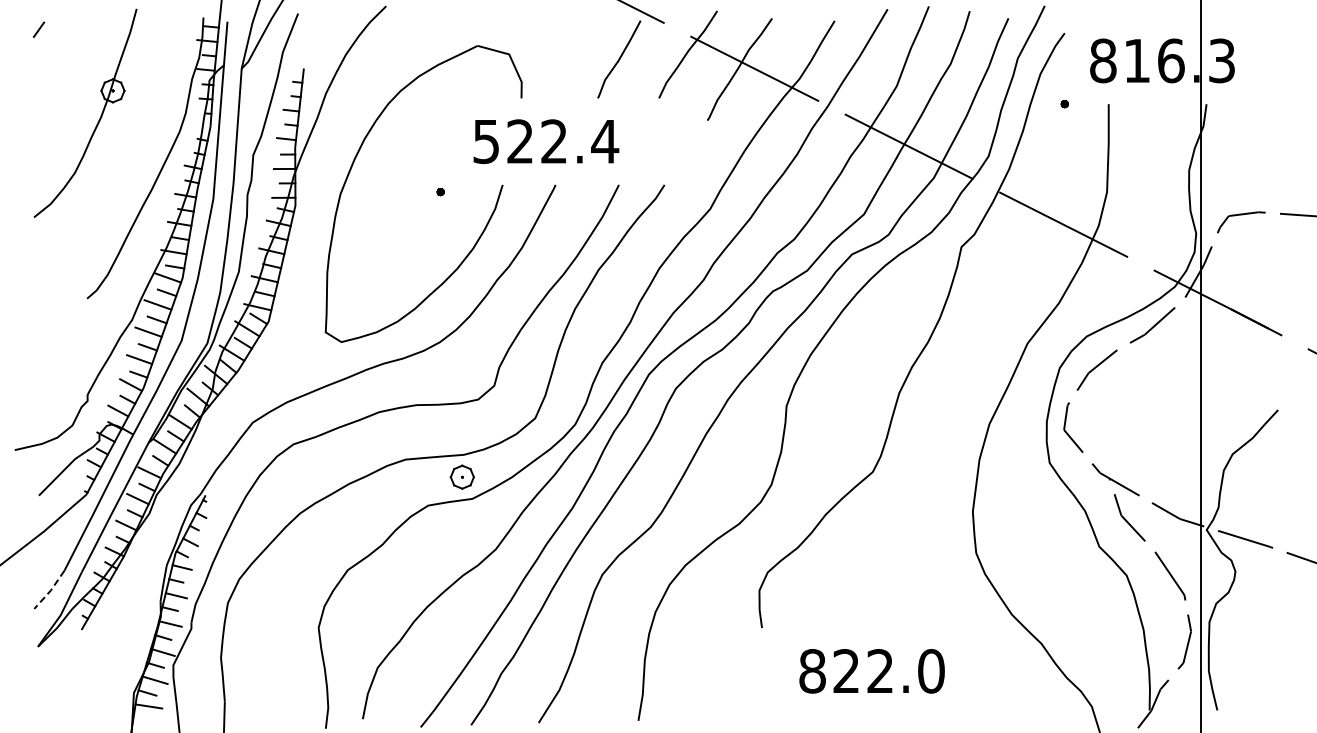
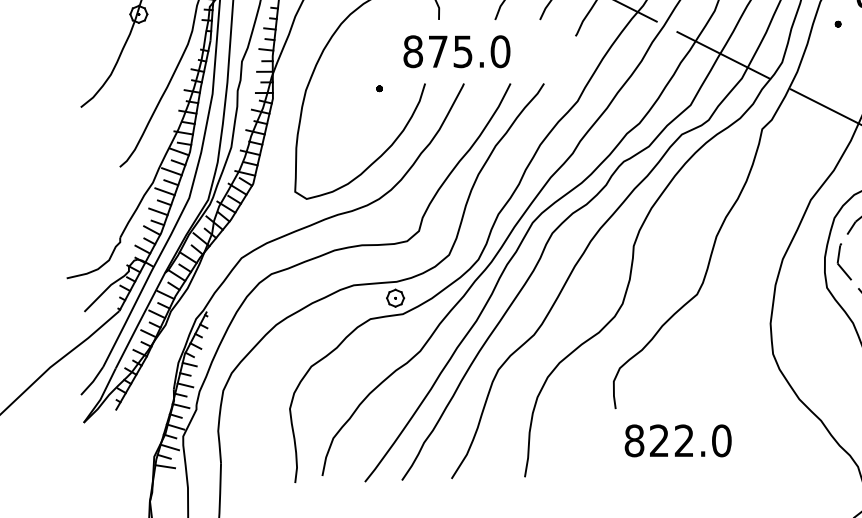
text: (546, 141) -> (457, 51), 522.4 -> 875.0
line: (50, 590) -> (92, 381), dashed -> solid
text: (871, 671) -> (677, 441), moved

